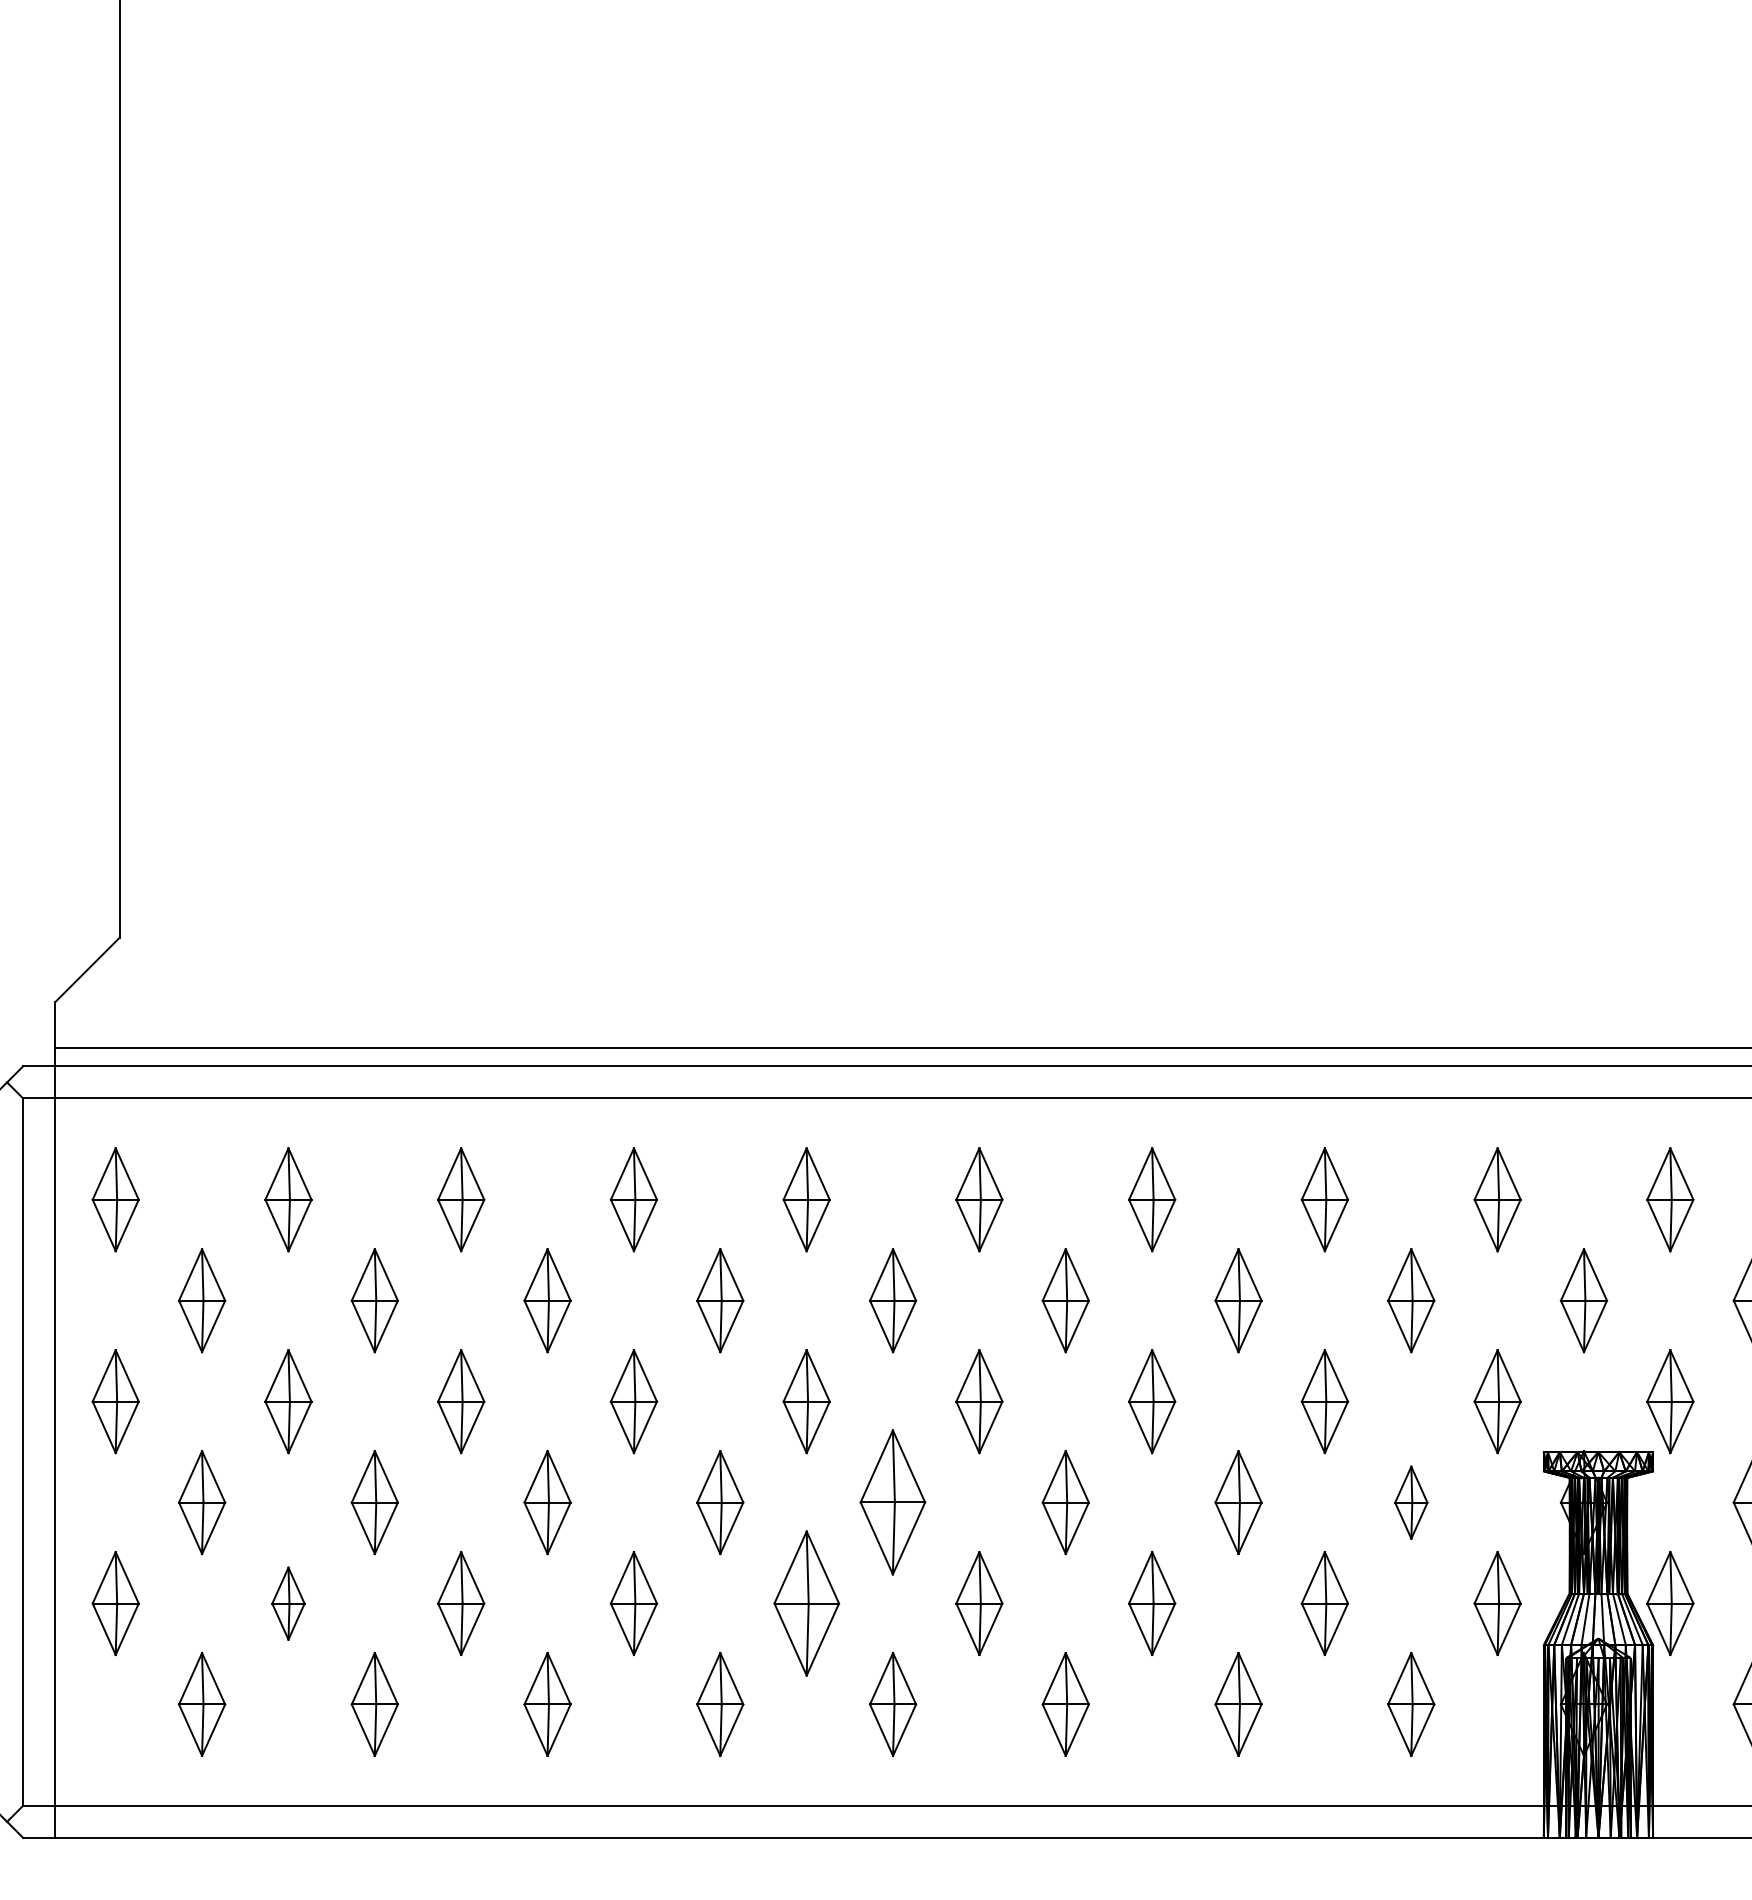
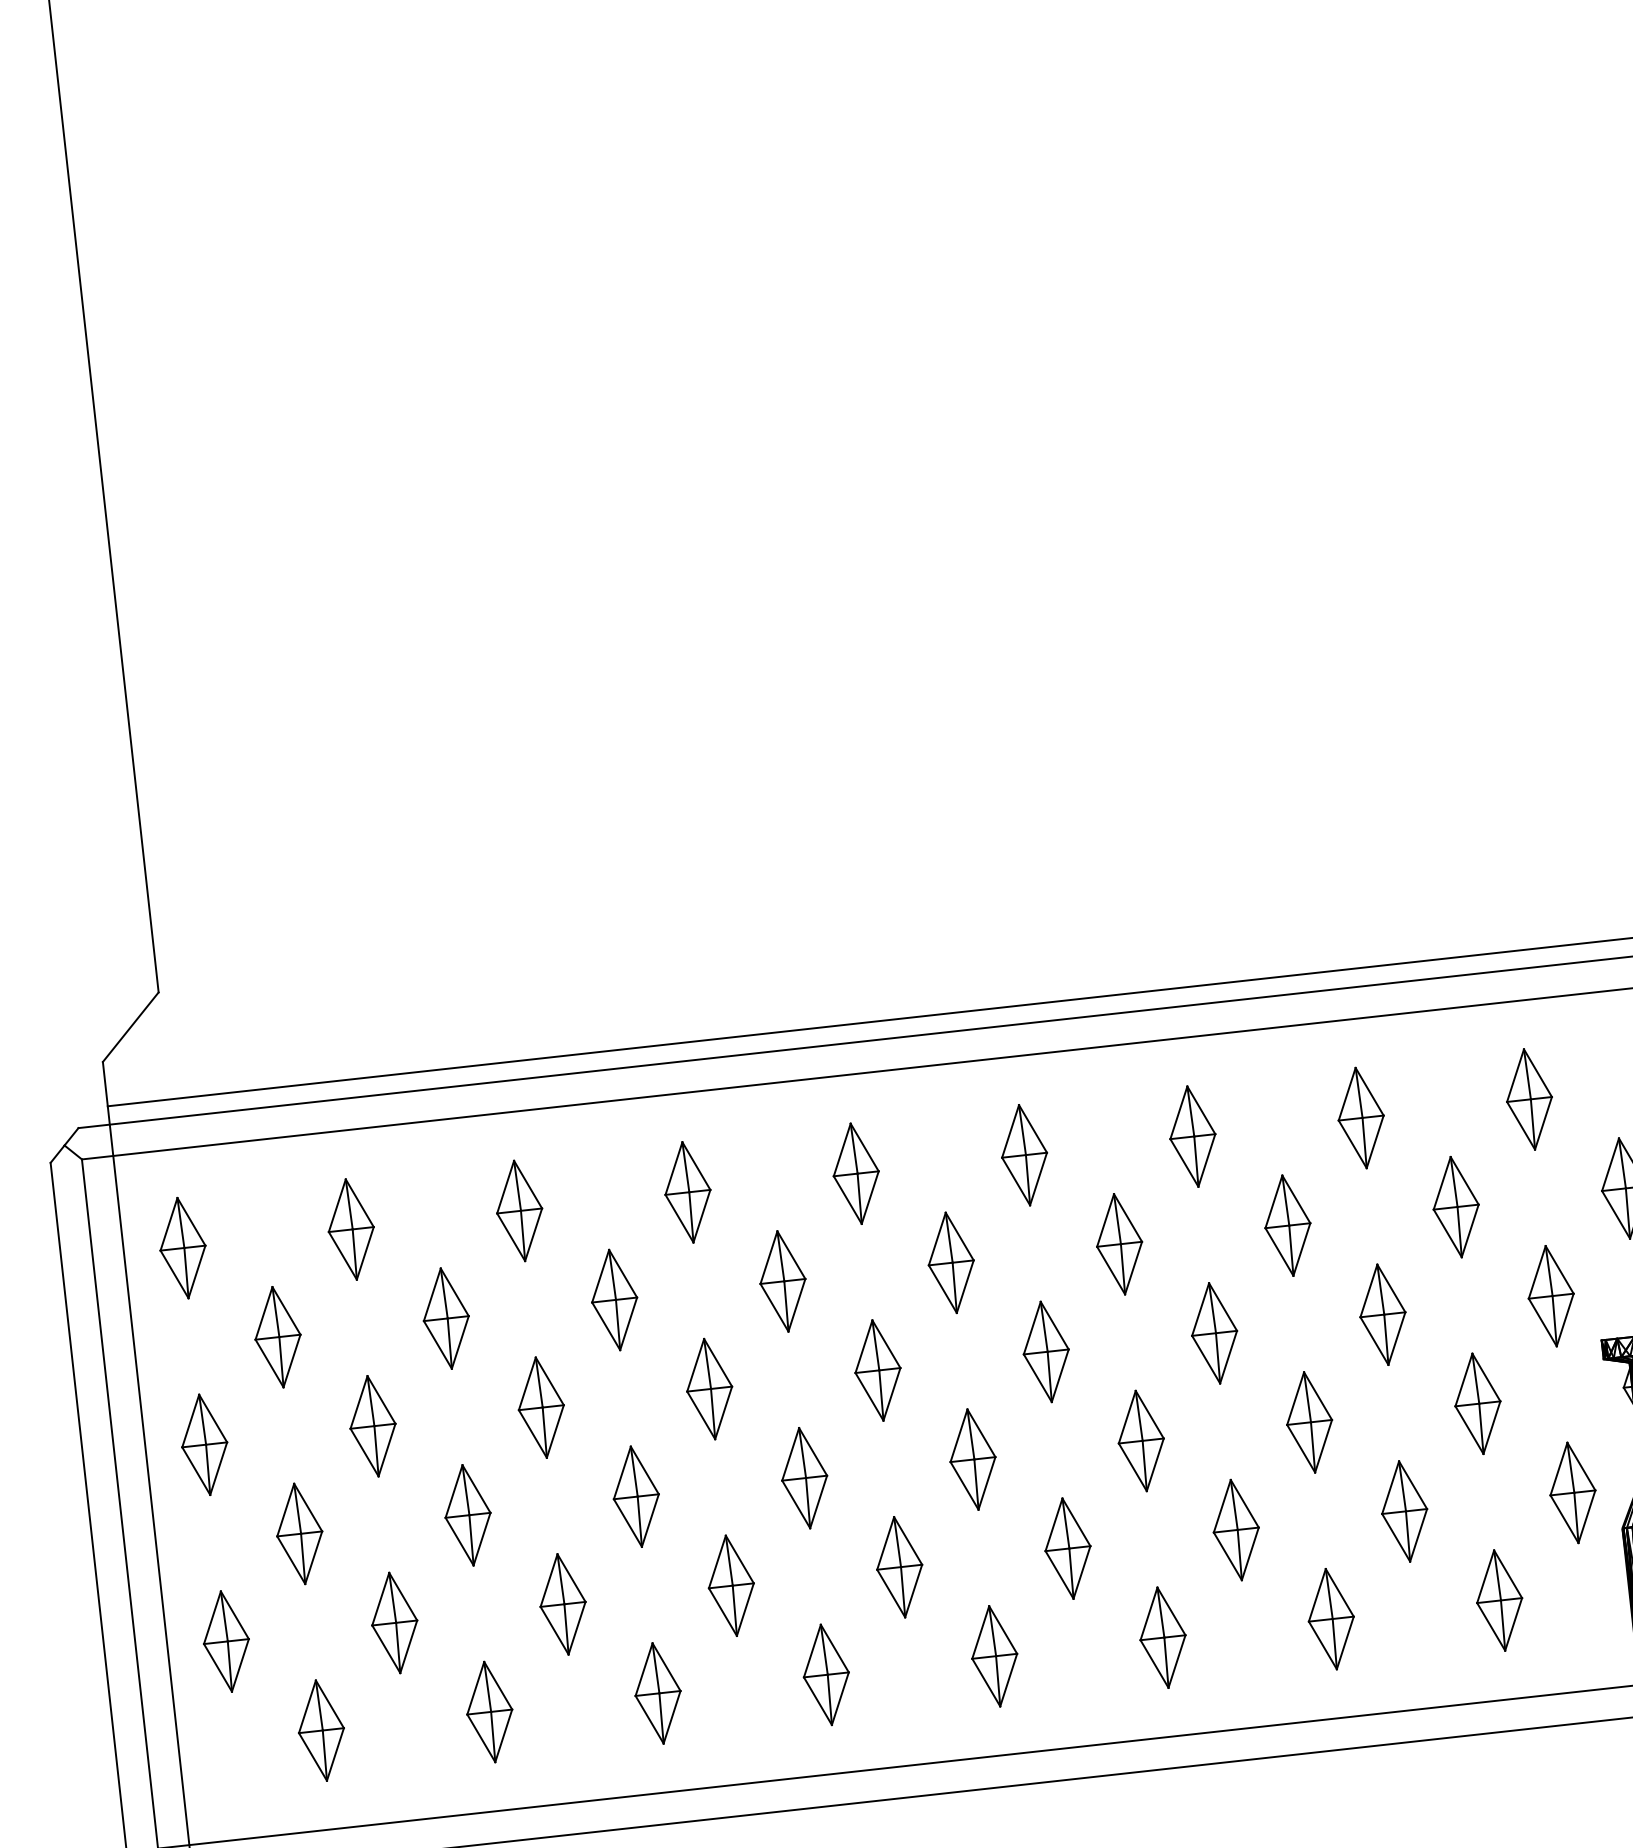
part: (893, 1502) -> (973, 1459), size x0.71
part: (1411, 1502) -> (1478, 1403), size x1.43
part: (288, 1603) -> (394, 1622), size x1.43
part: (806, 1603) -> (899, 1567), size x0.71

